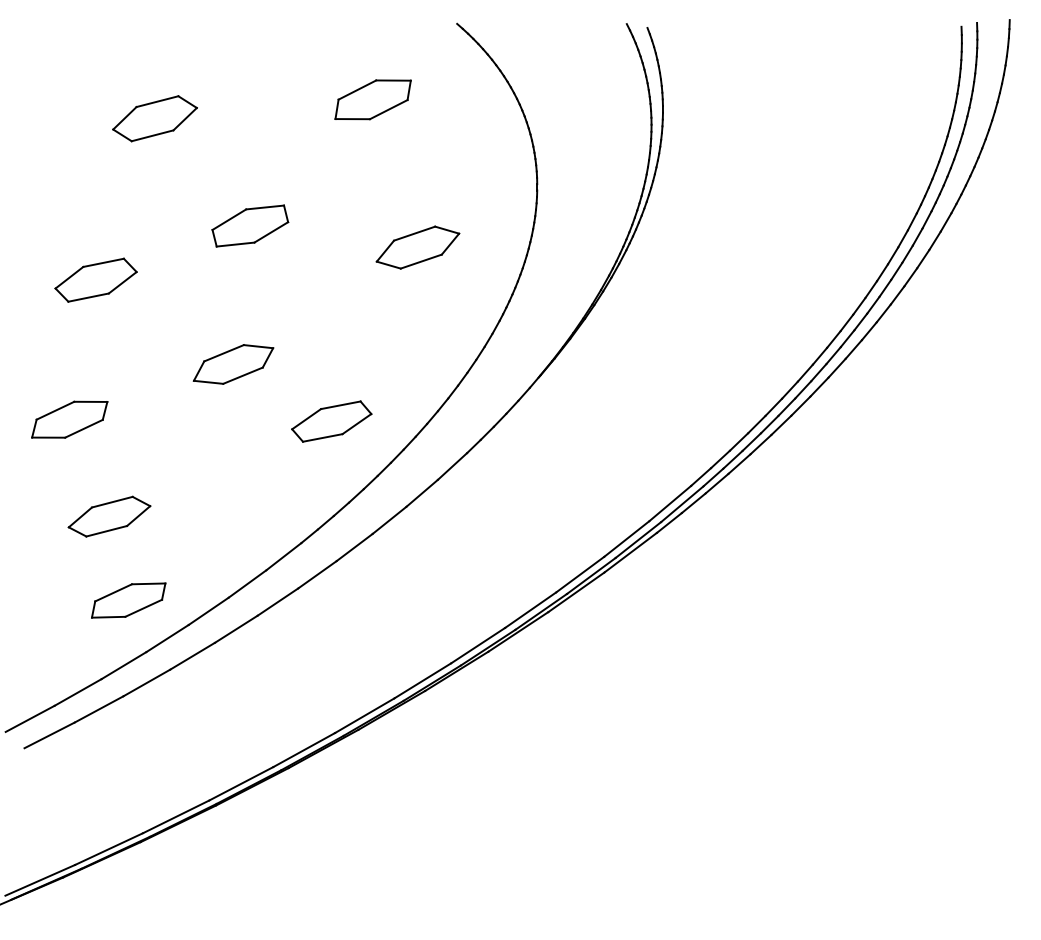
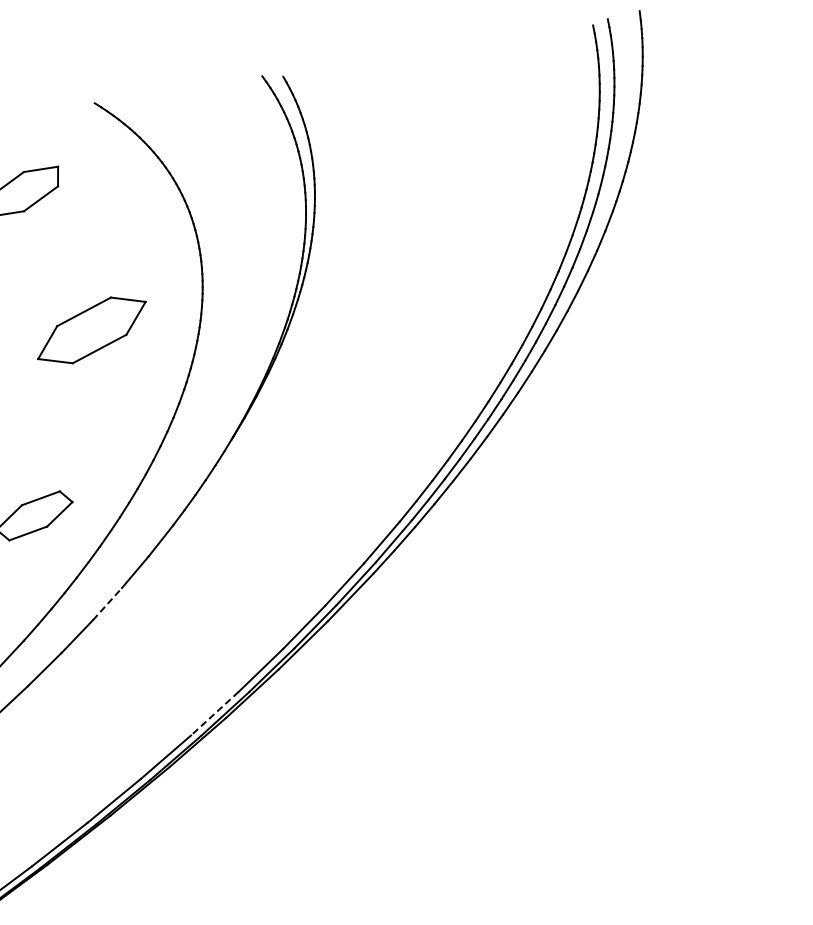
part: (417, 247) -> (91, 330), size x1.4
line: (389, 520) -> (107, 604), solid -> dashed
line: (477, 645) -> (214, 713), solid -> dashed

